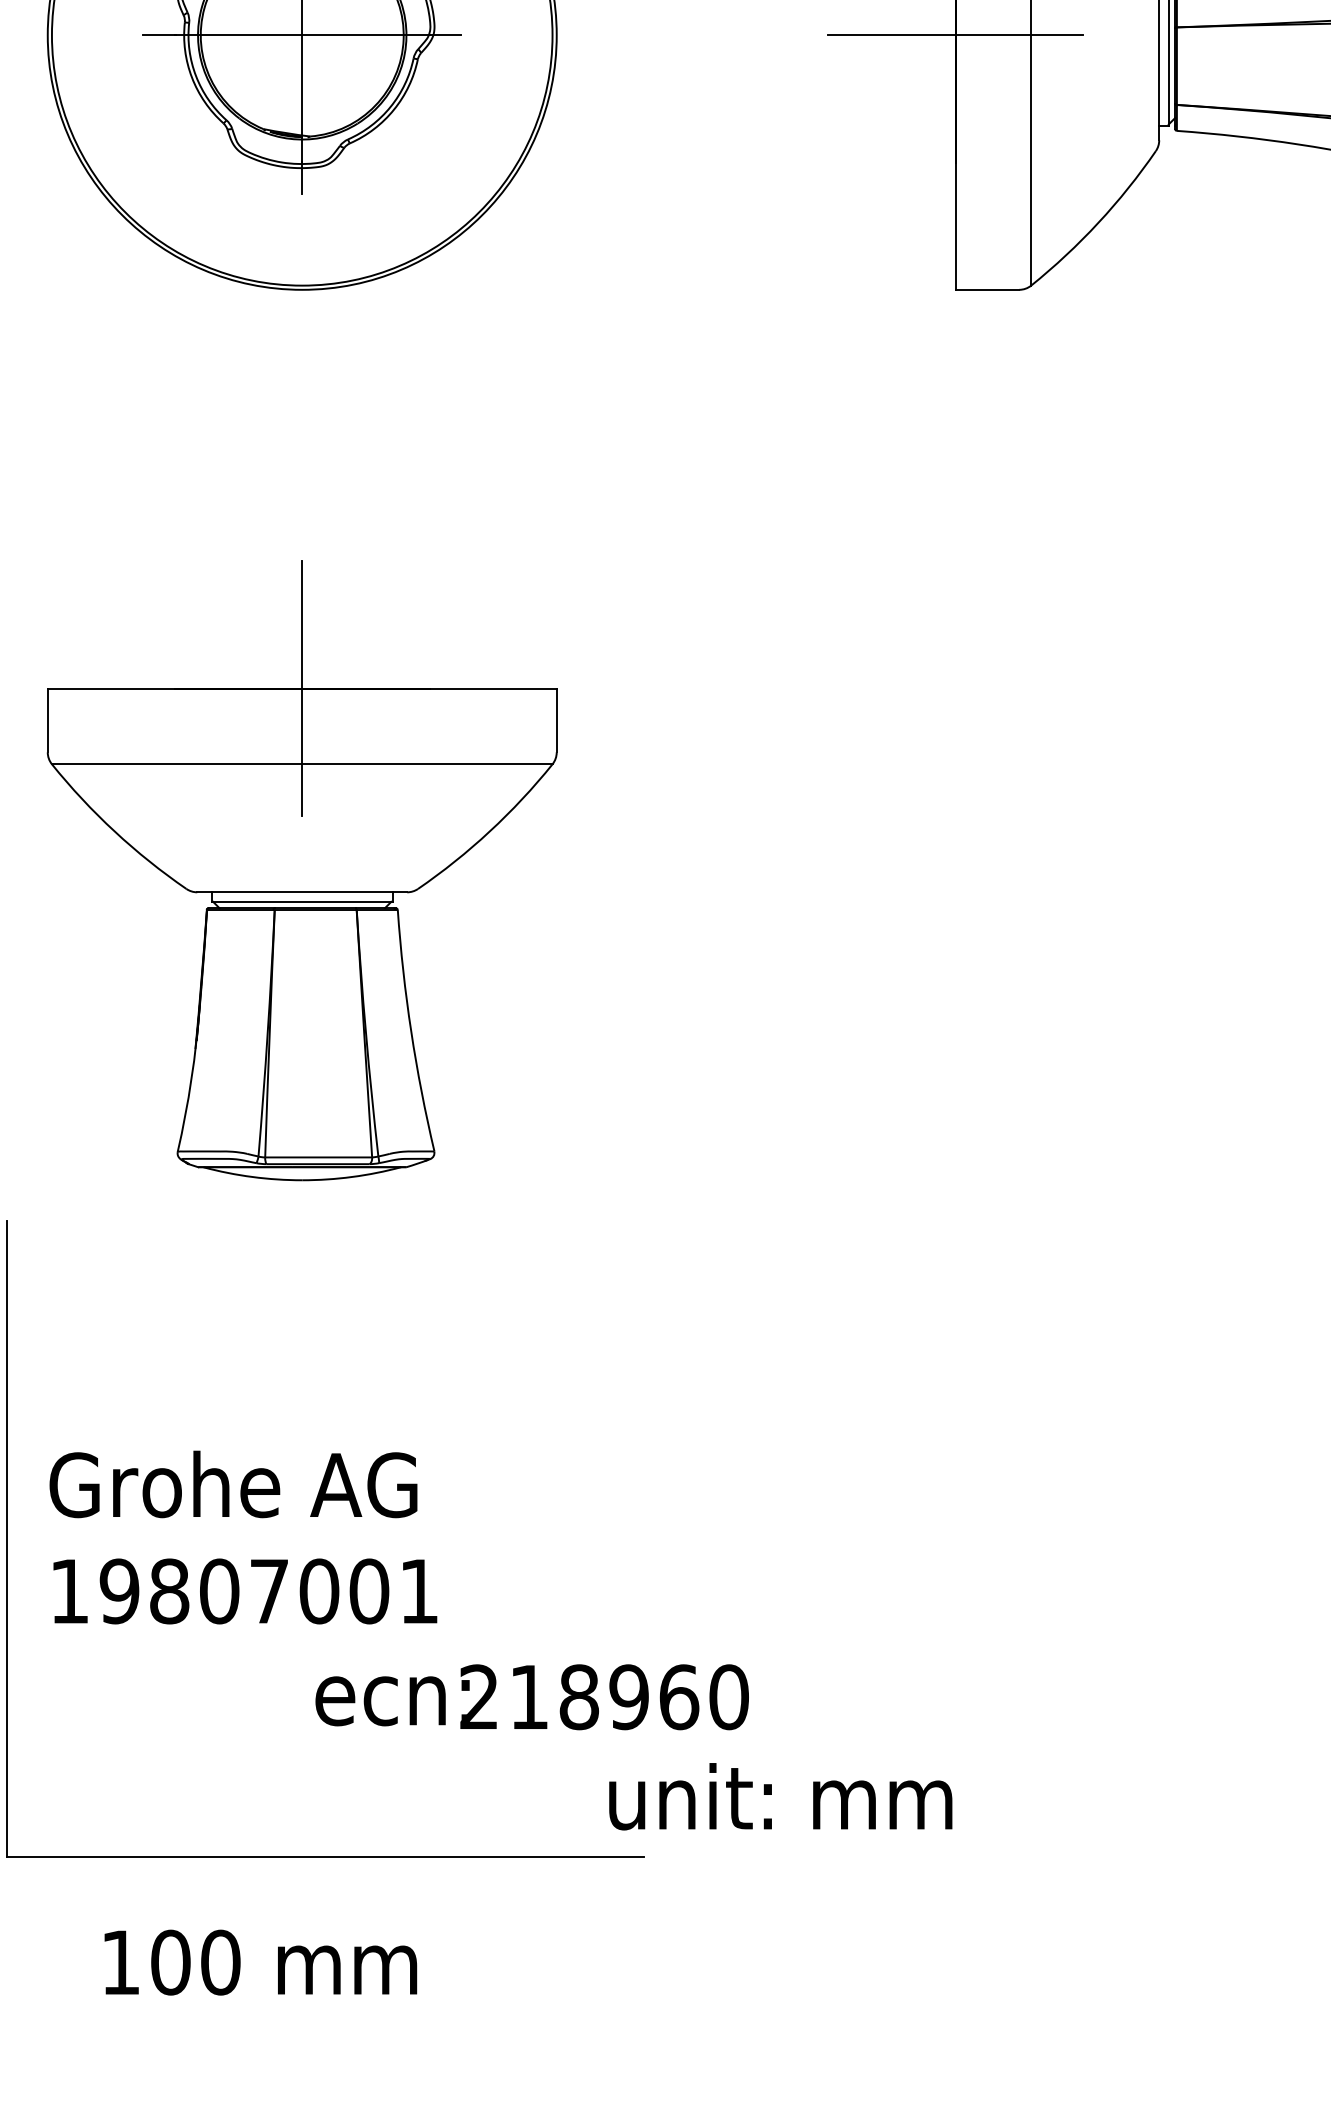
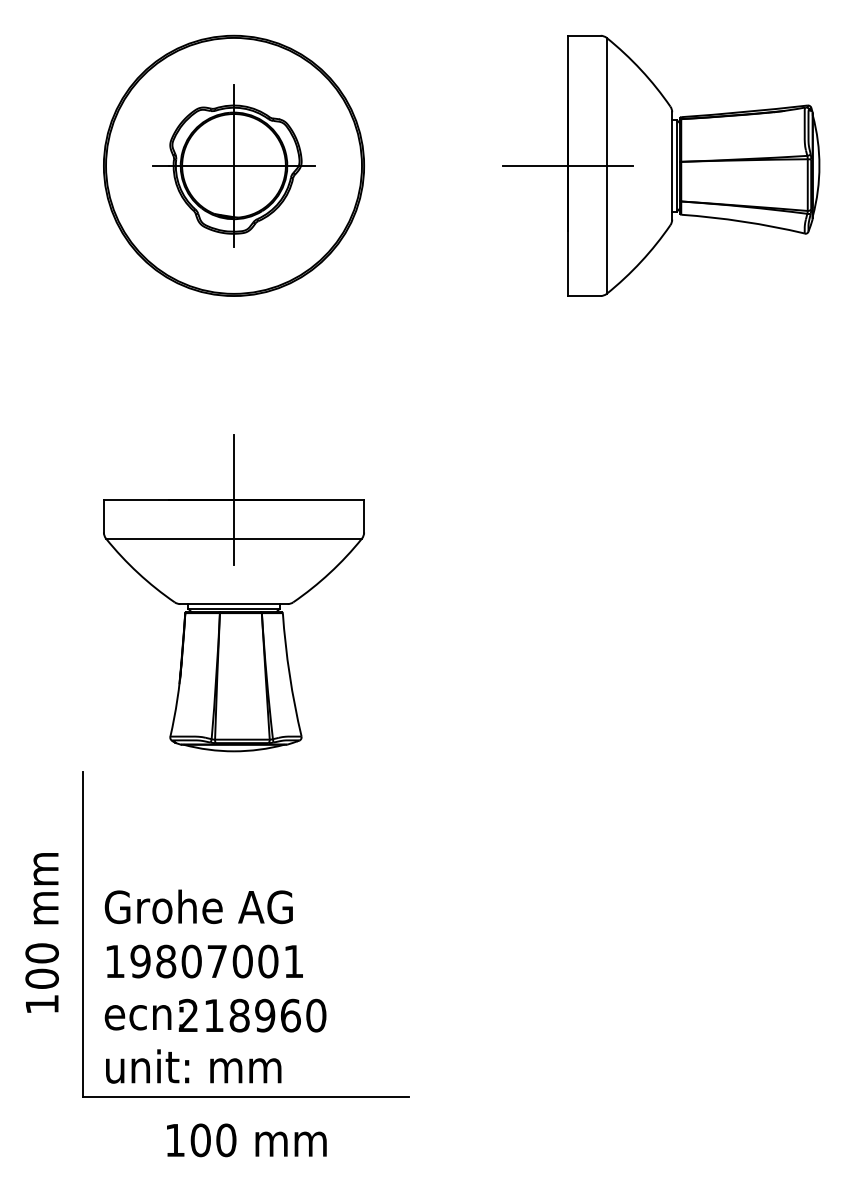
text: (532, 1696) -> (215, 1015), moved
text: (780, 1796) -> (193, 1066), moved
text: (260, 1962) -> (246, 1140), moved

